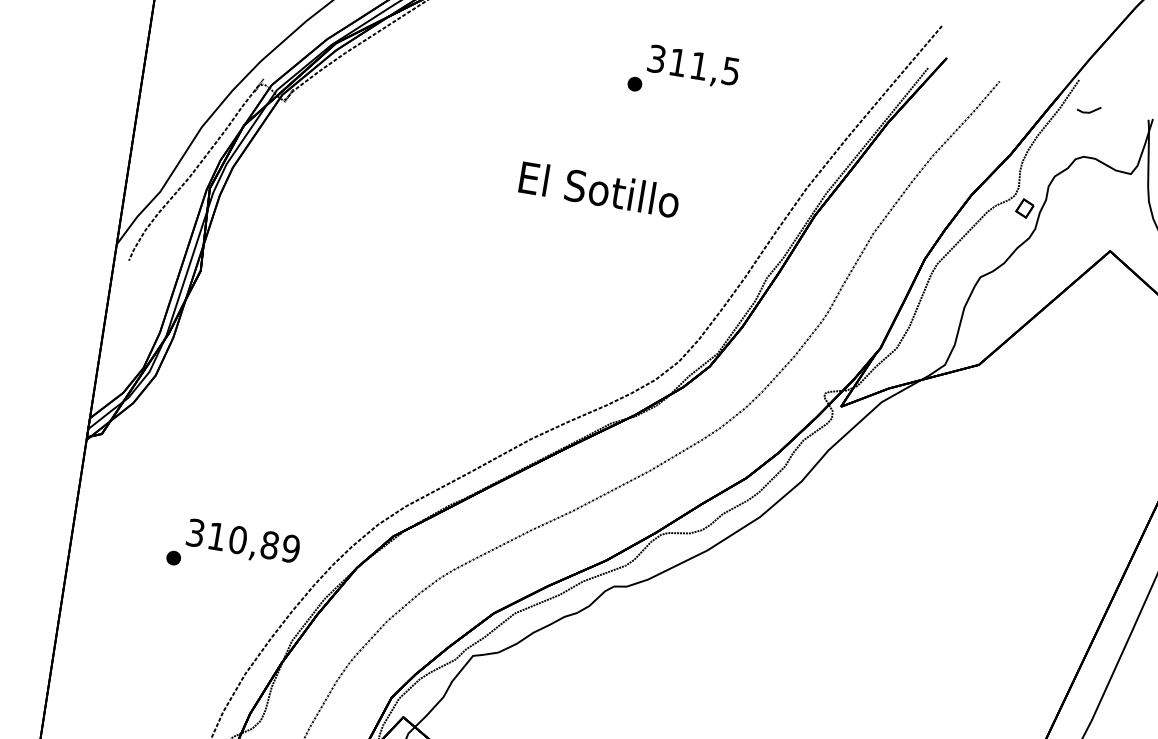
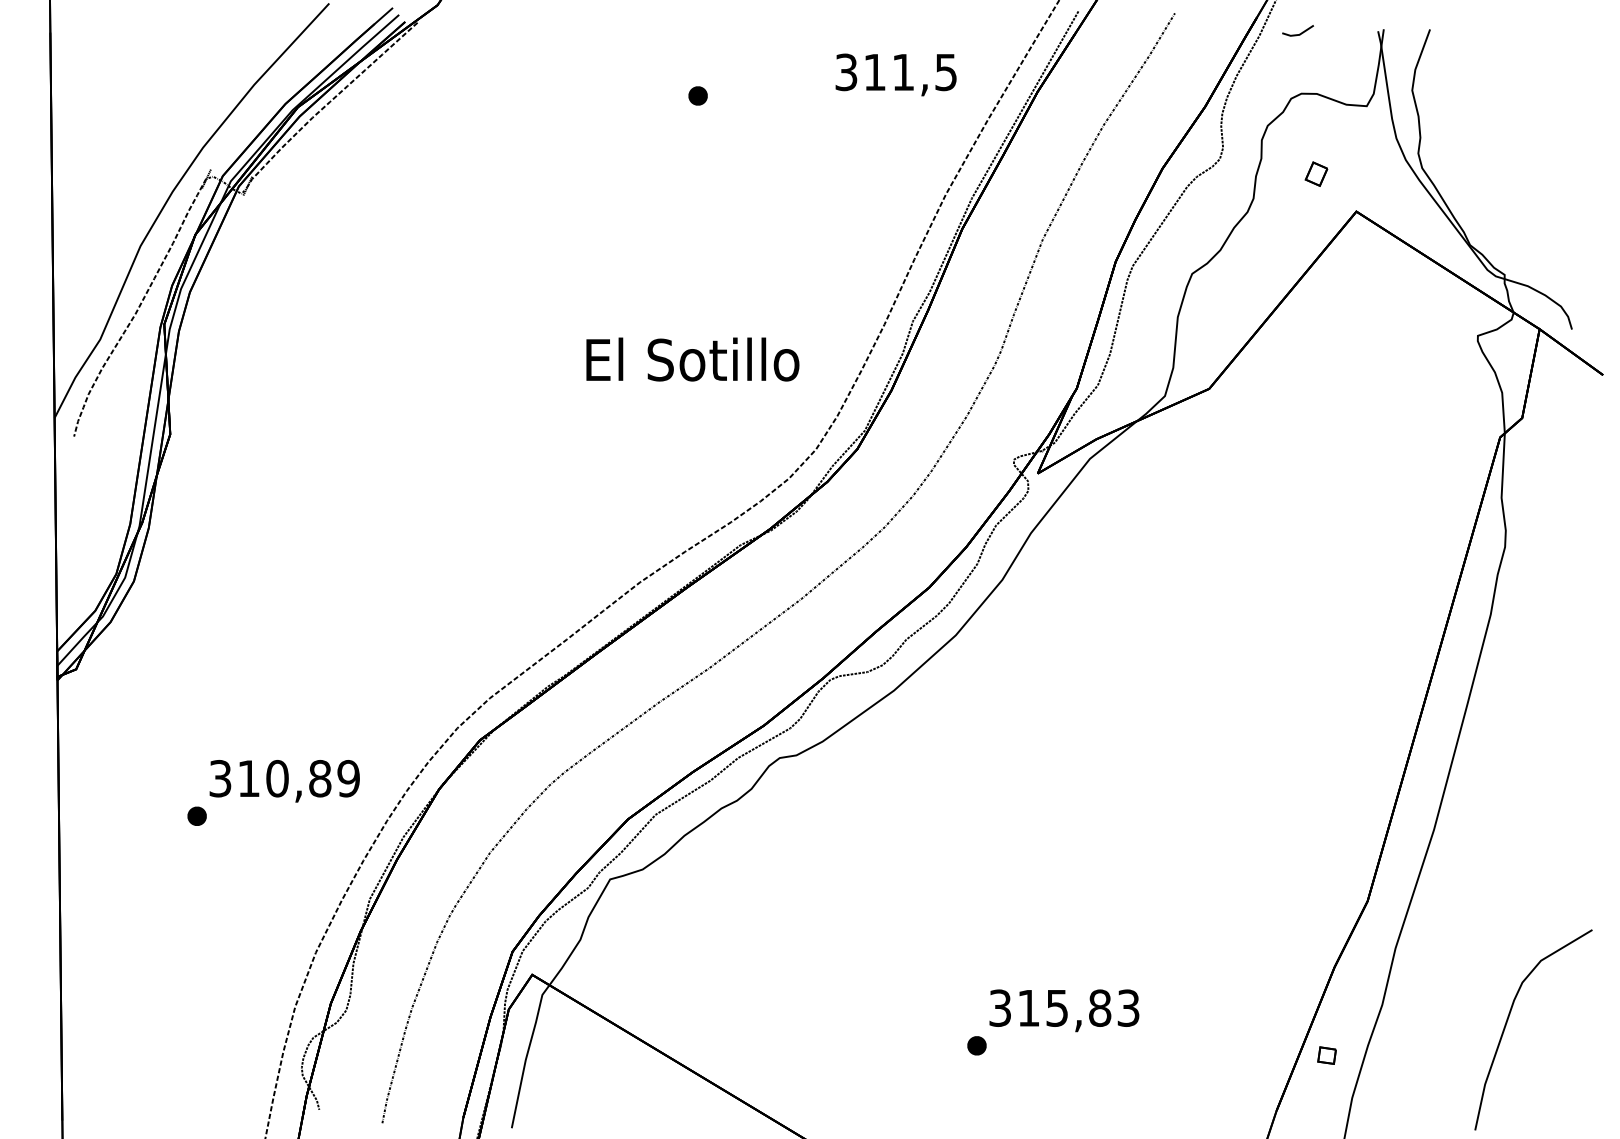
text: (693, 66) -> (895, 74), moved
text: (599, 189) -> (692, 359), moved
part: (1024, 207) -> (1316, 173), moved

